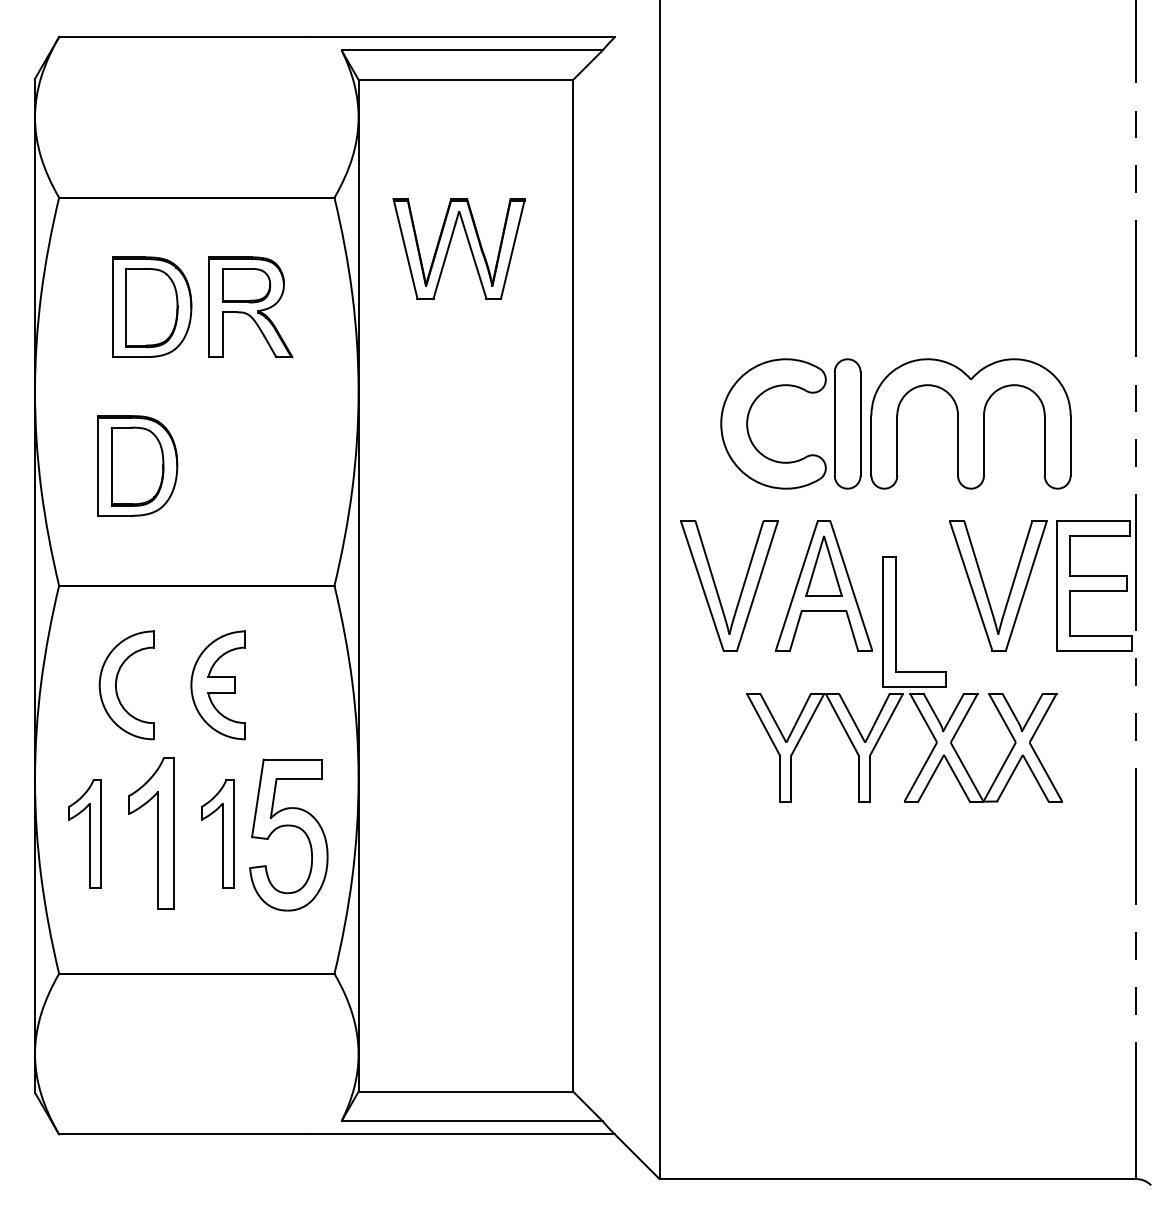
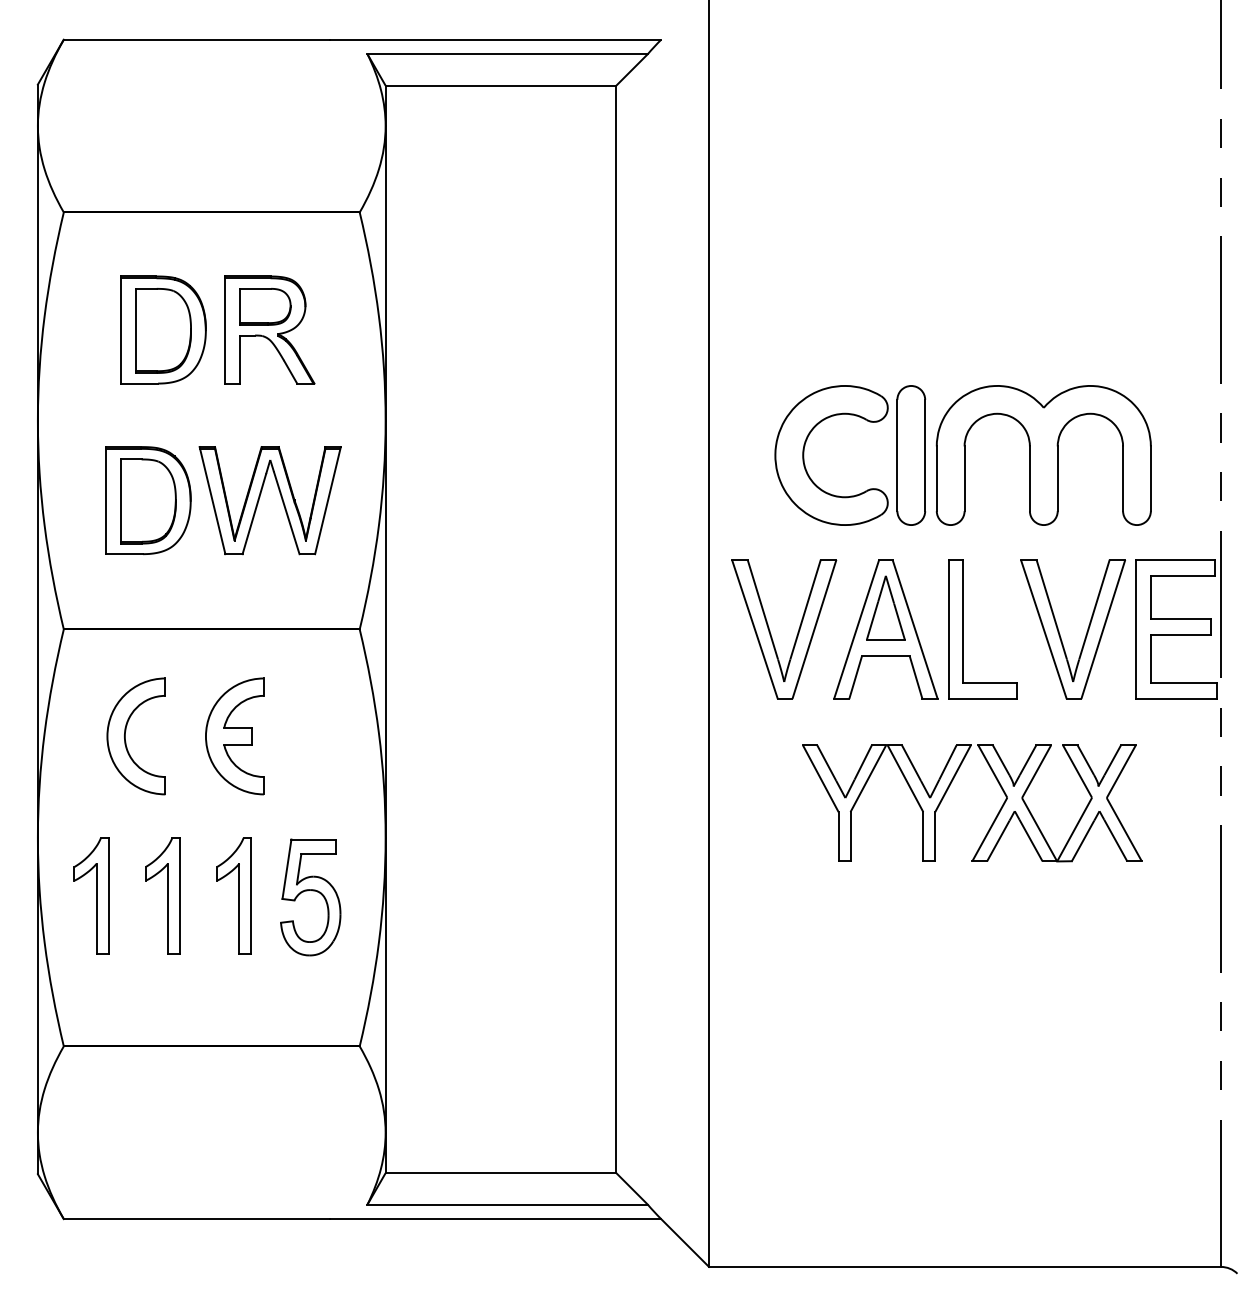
part: (450, 245) -> (260, 496), moved
part: (896, 621) -> (963, 629), moved
part: (150, 833) -> (162, 895), size x0.71
part: (288, 835) -> (310, 897), size x0.71

